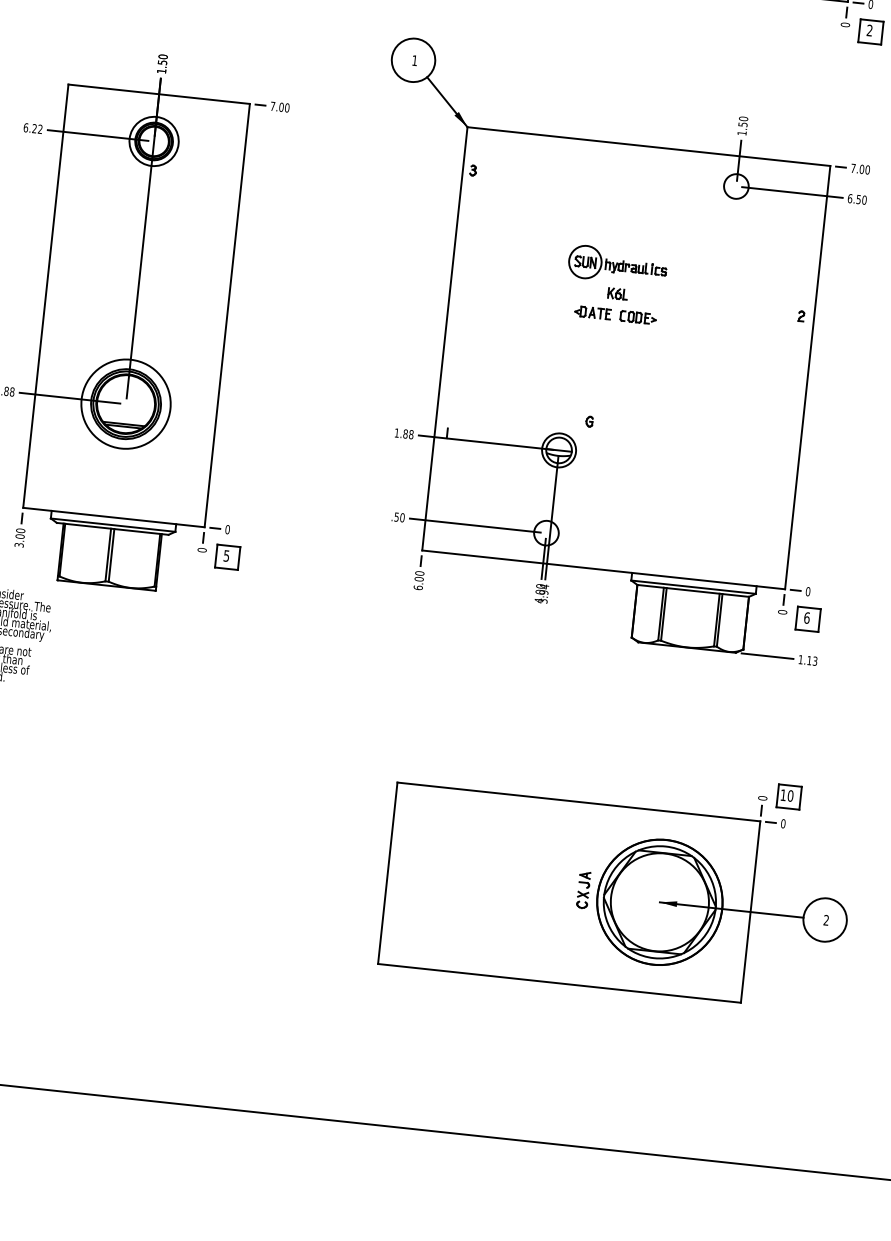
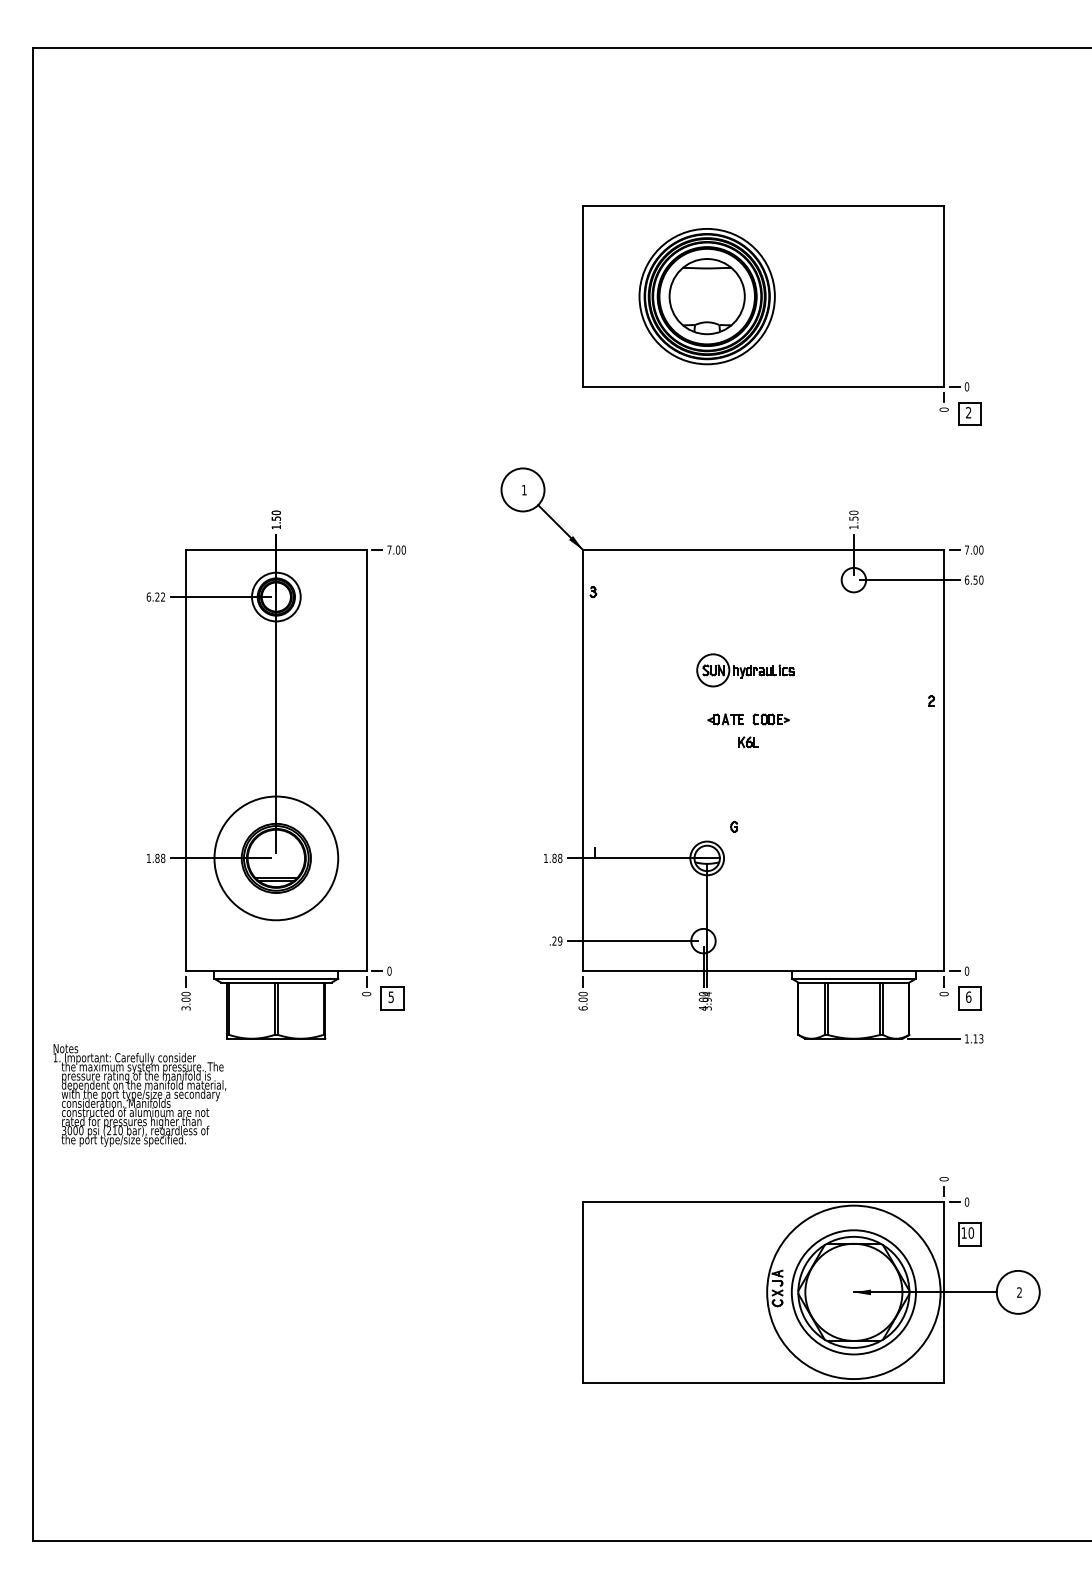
part: (617, 294) -> (748, 742), moved
circle: (126, 404) -> (276, 858), size x1.4
text: (399, 516) -> (557, 940), .50 -> .29
part: (788, 797) -> (969, 1234), moved
circle: (659, 902) -> (853, 1292), size x1.4

